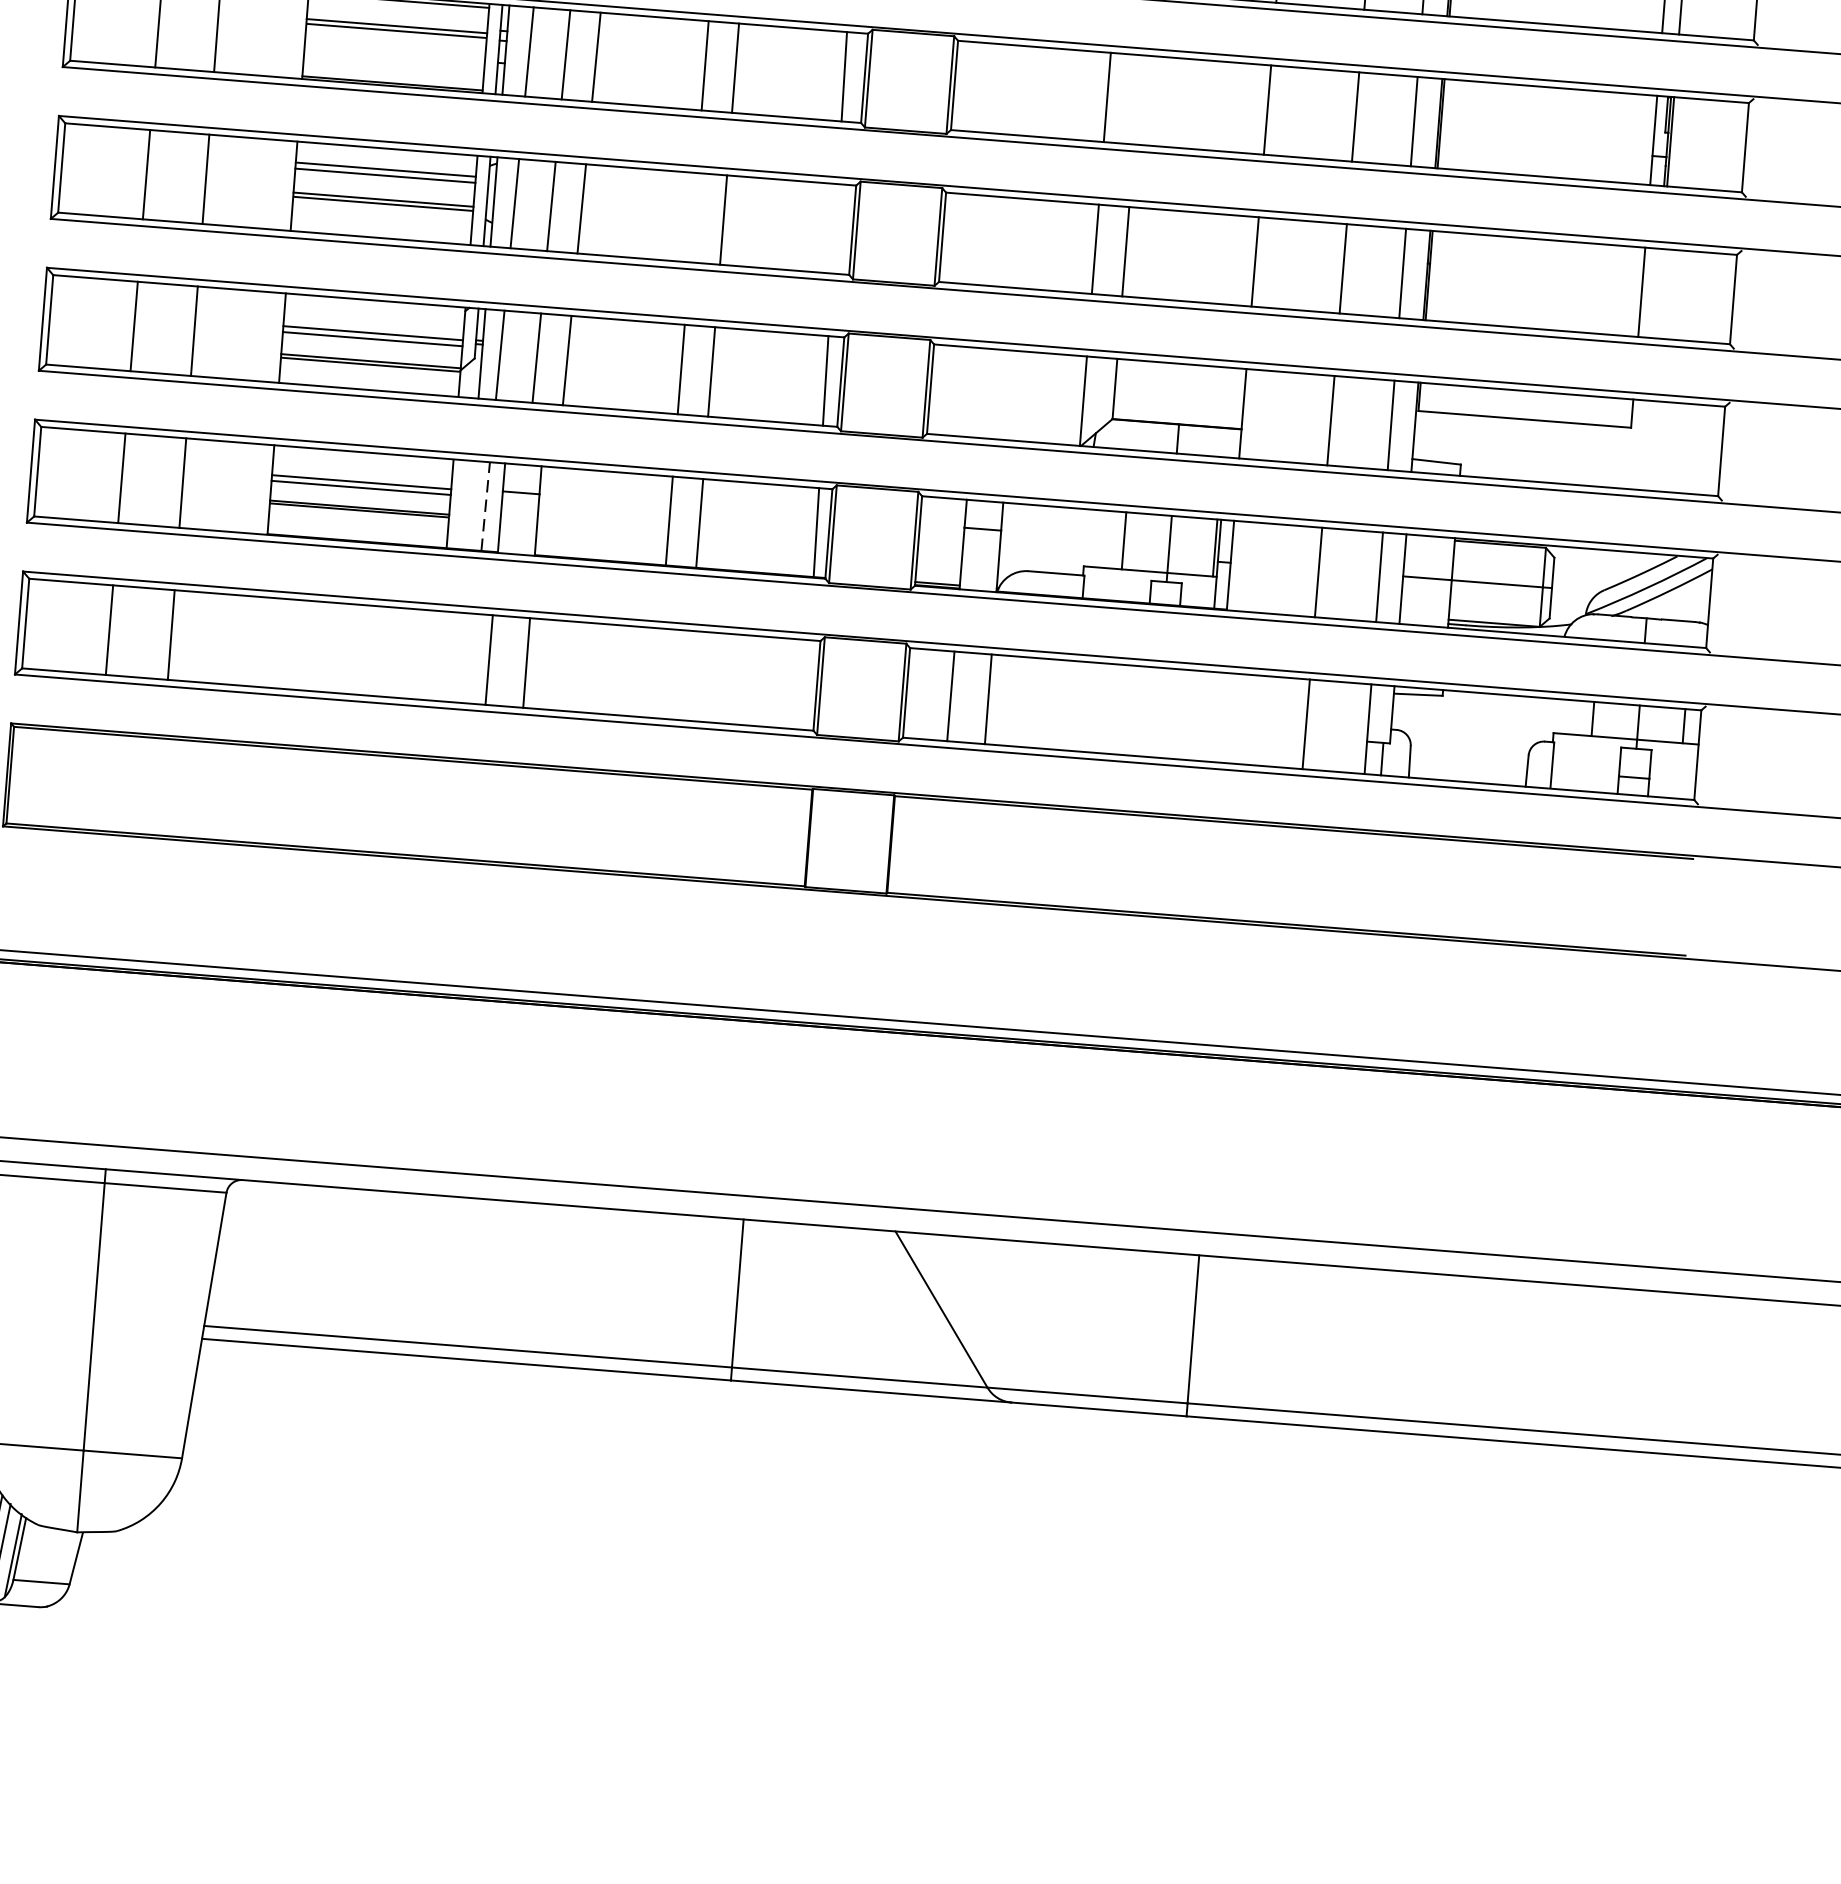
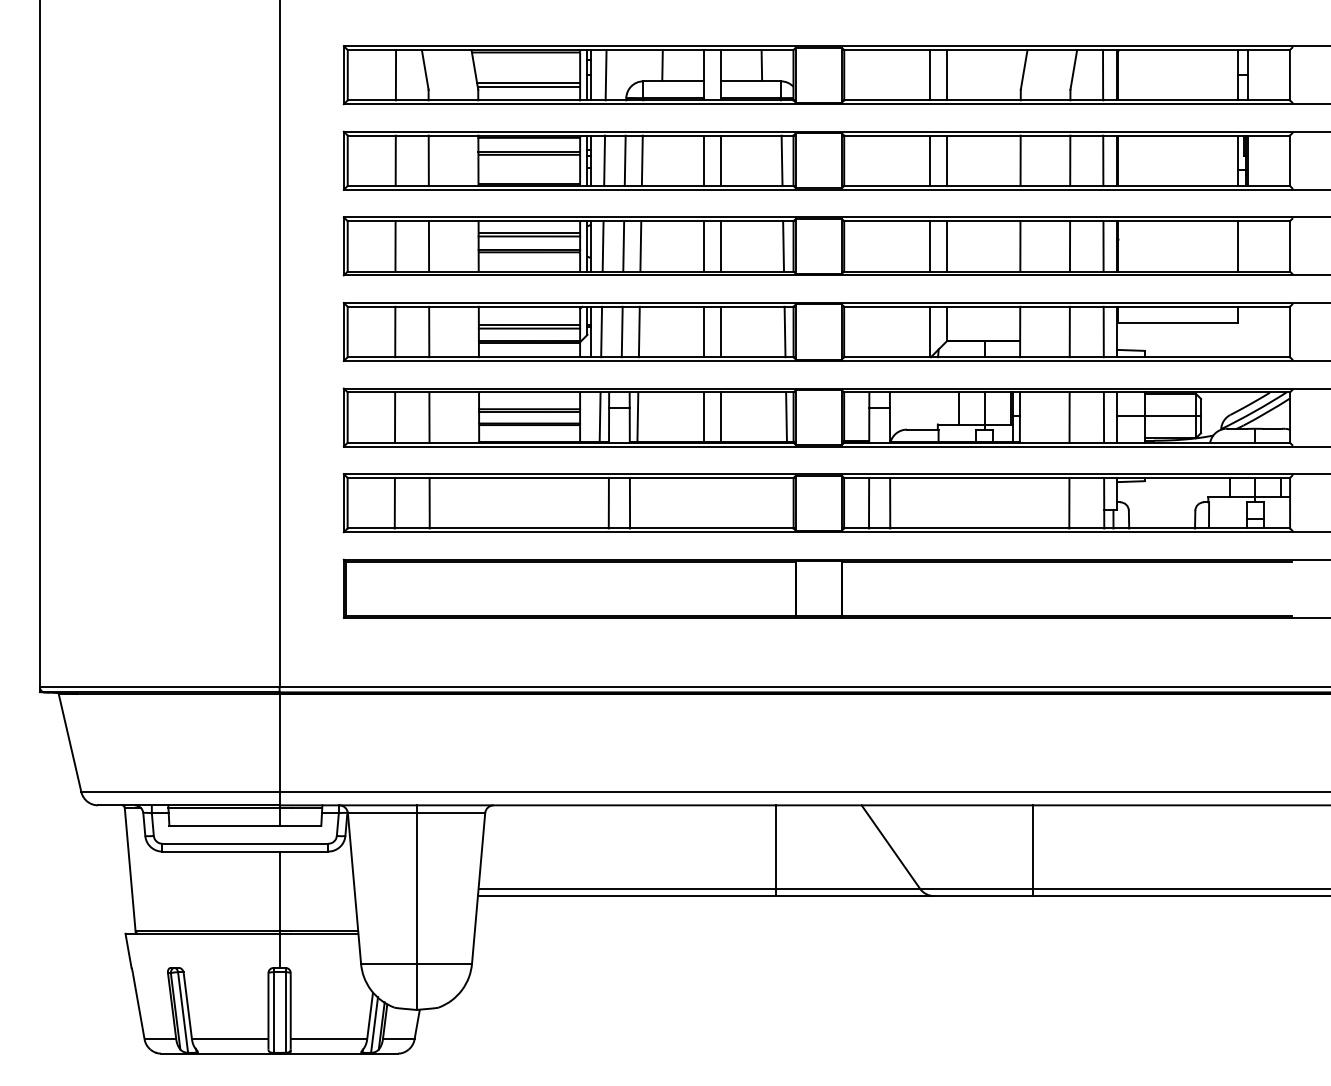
line: (1137, 99) -> (947, 160), added
line: (692, 217) -> (703, 246), added
line: (834, 228) -> (783, 246), added
line: (486, 505) -> (600, 416), dashed -> solid
line: (551, 512) -> (637, 417), added

